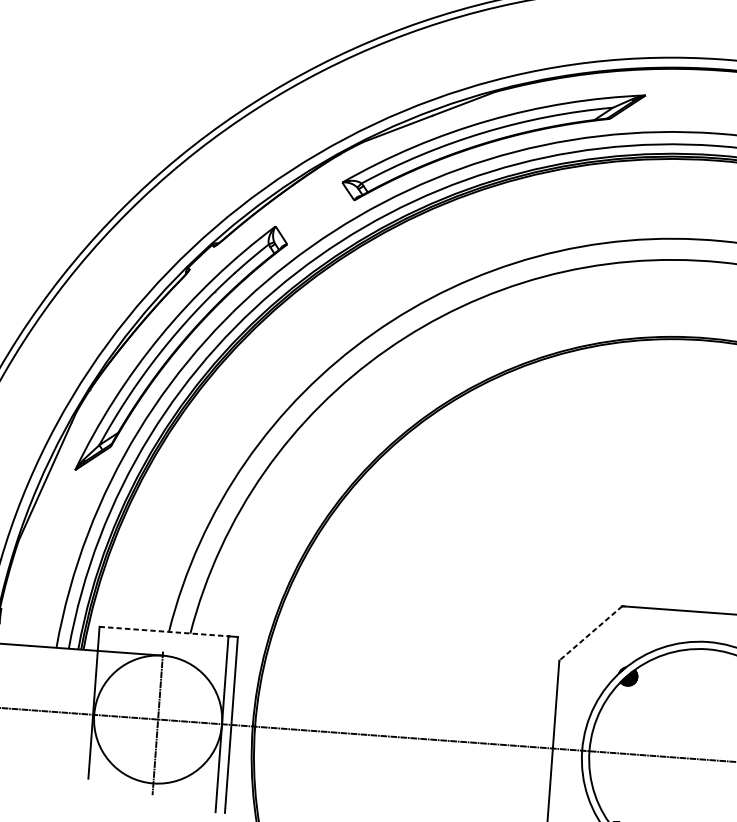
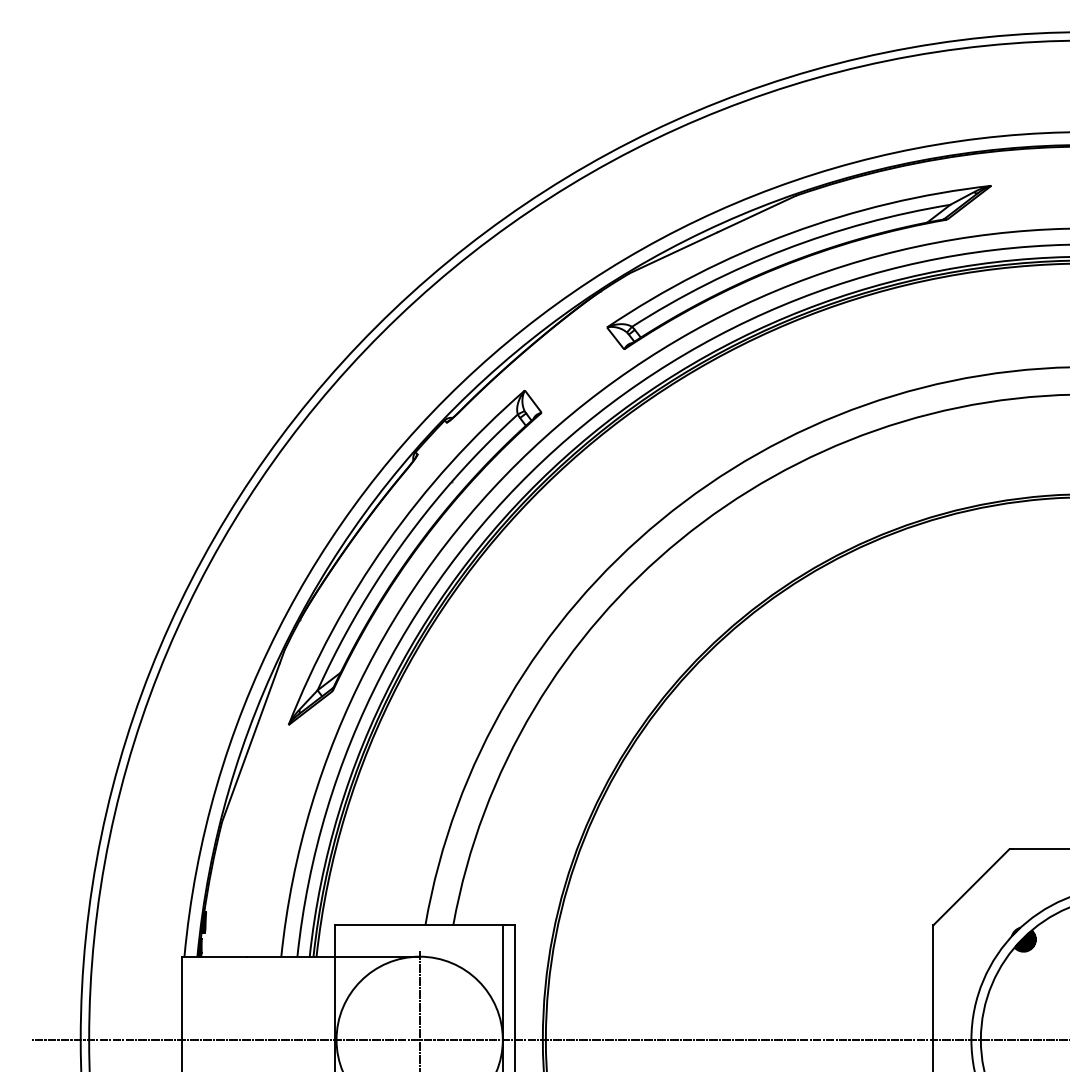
line: (165, 631) -> (421, 925), dashed -> solid
line: (590, 633) -> (971, 887), dashed -> solid

